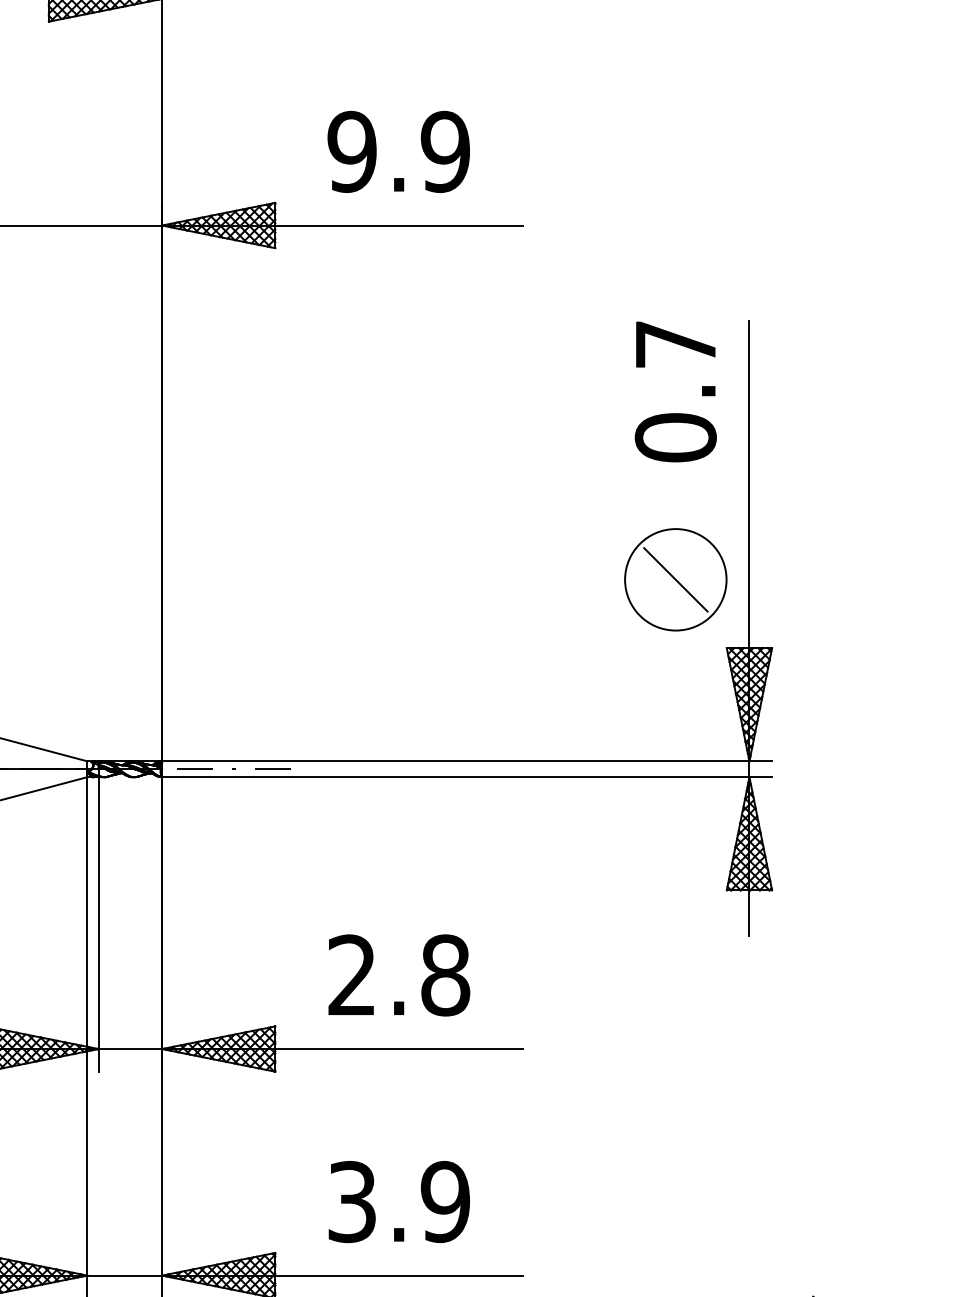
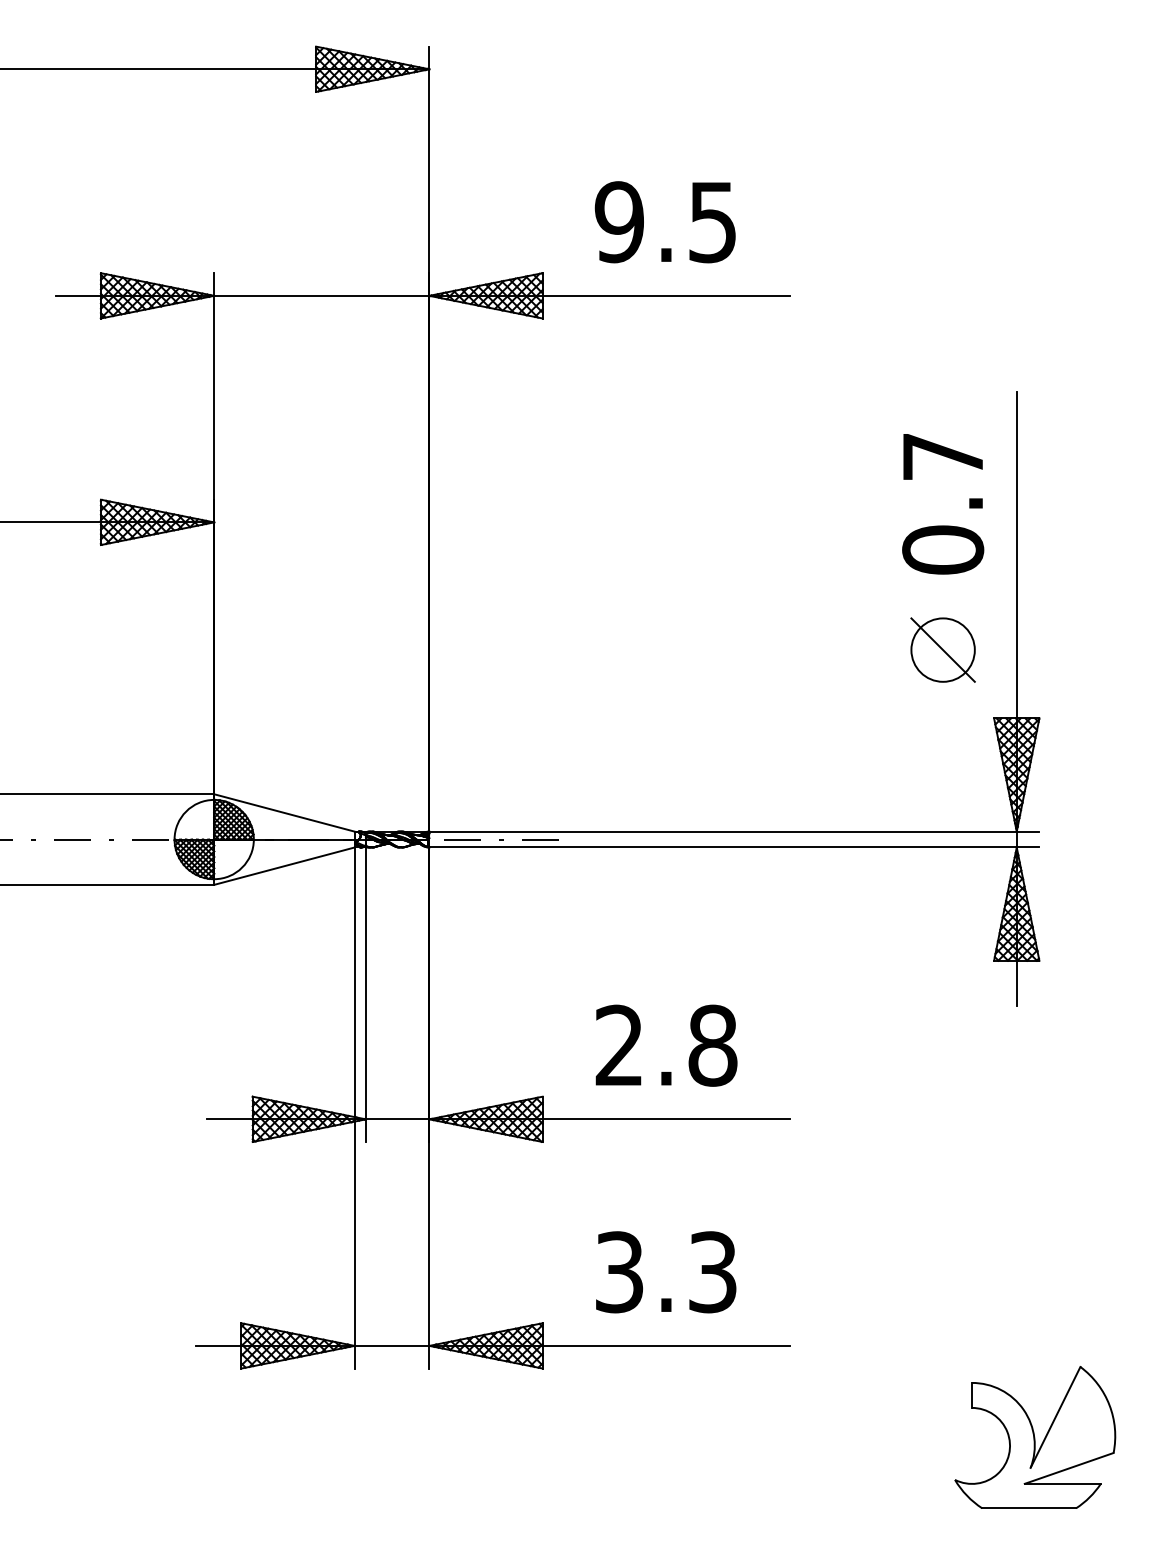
text: (445, 152) -> (712, 222), 9.9 -> 9.5
text: (676, 392) -> (943, 504), moved
circle: (675, 579) -> (942, 649), size x0.62
text: (445, 1202) -> (712, 1272), 3.9 -> 3.3

